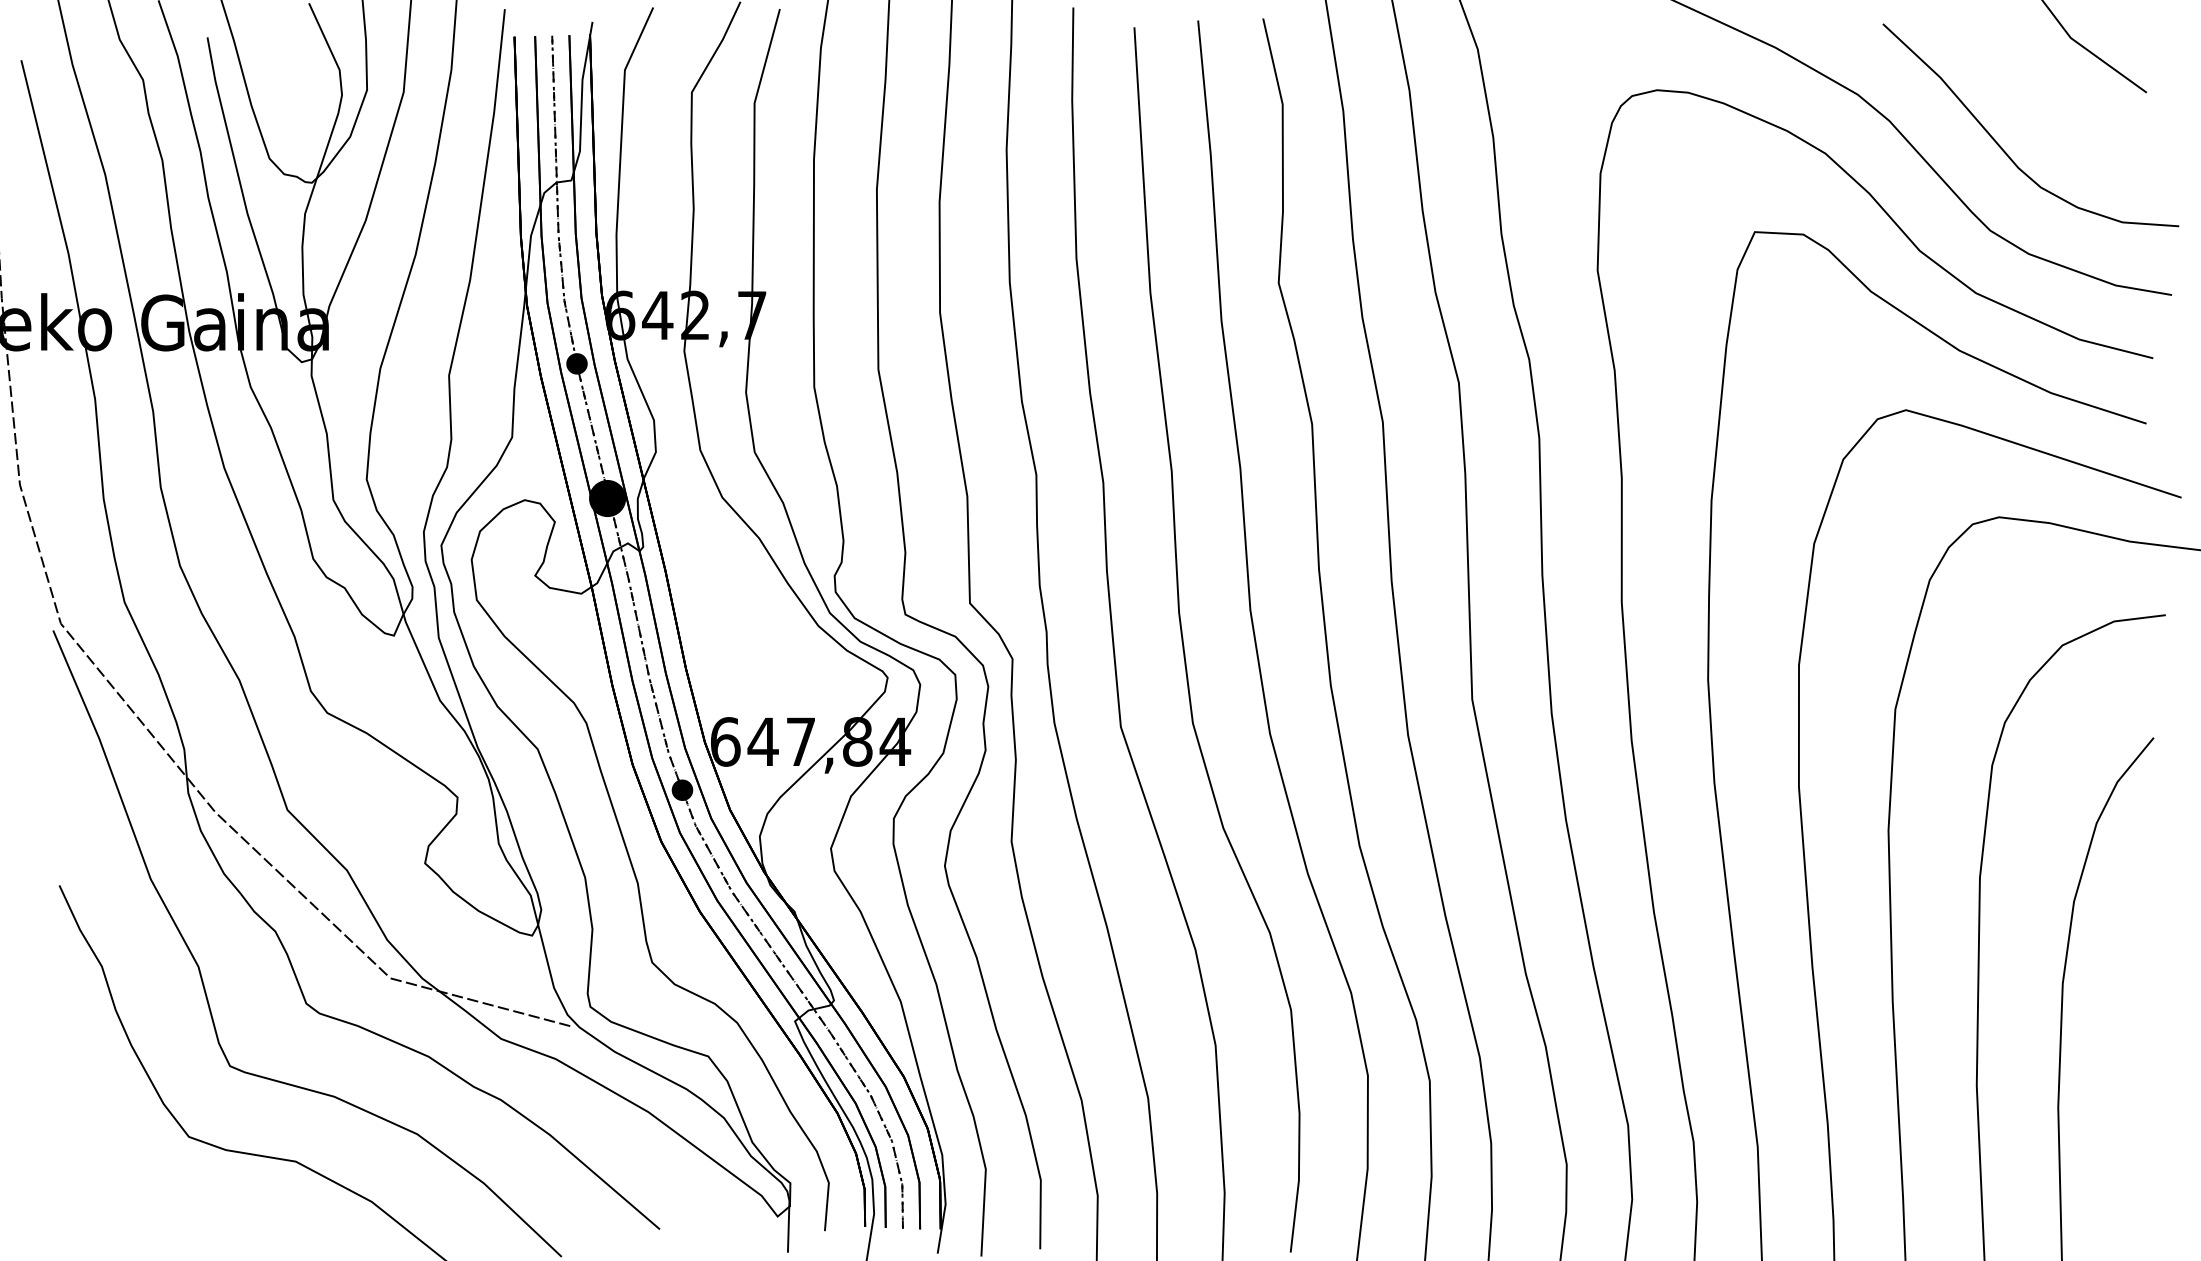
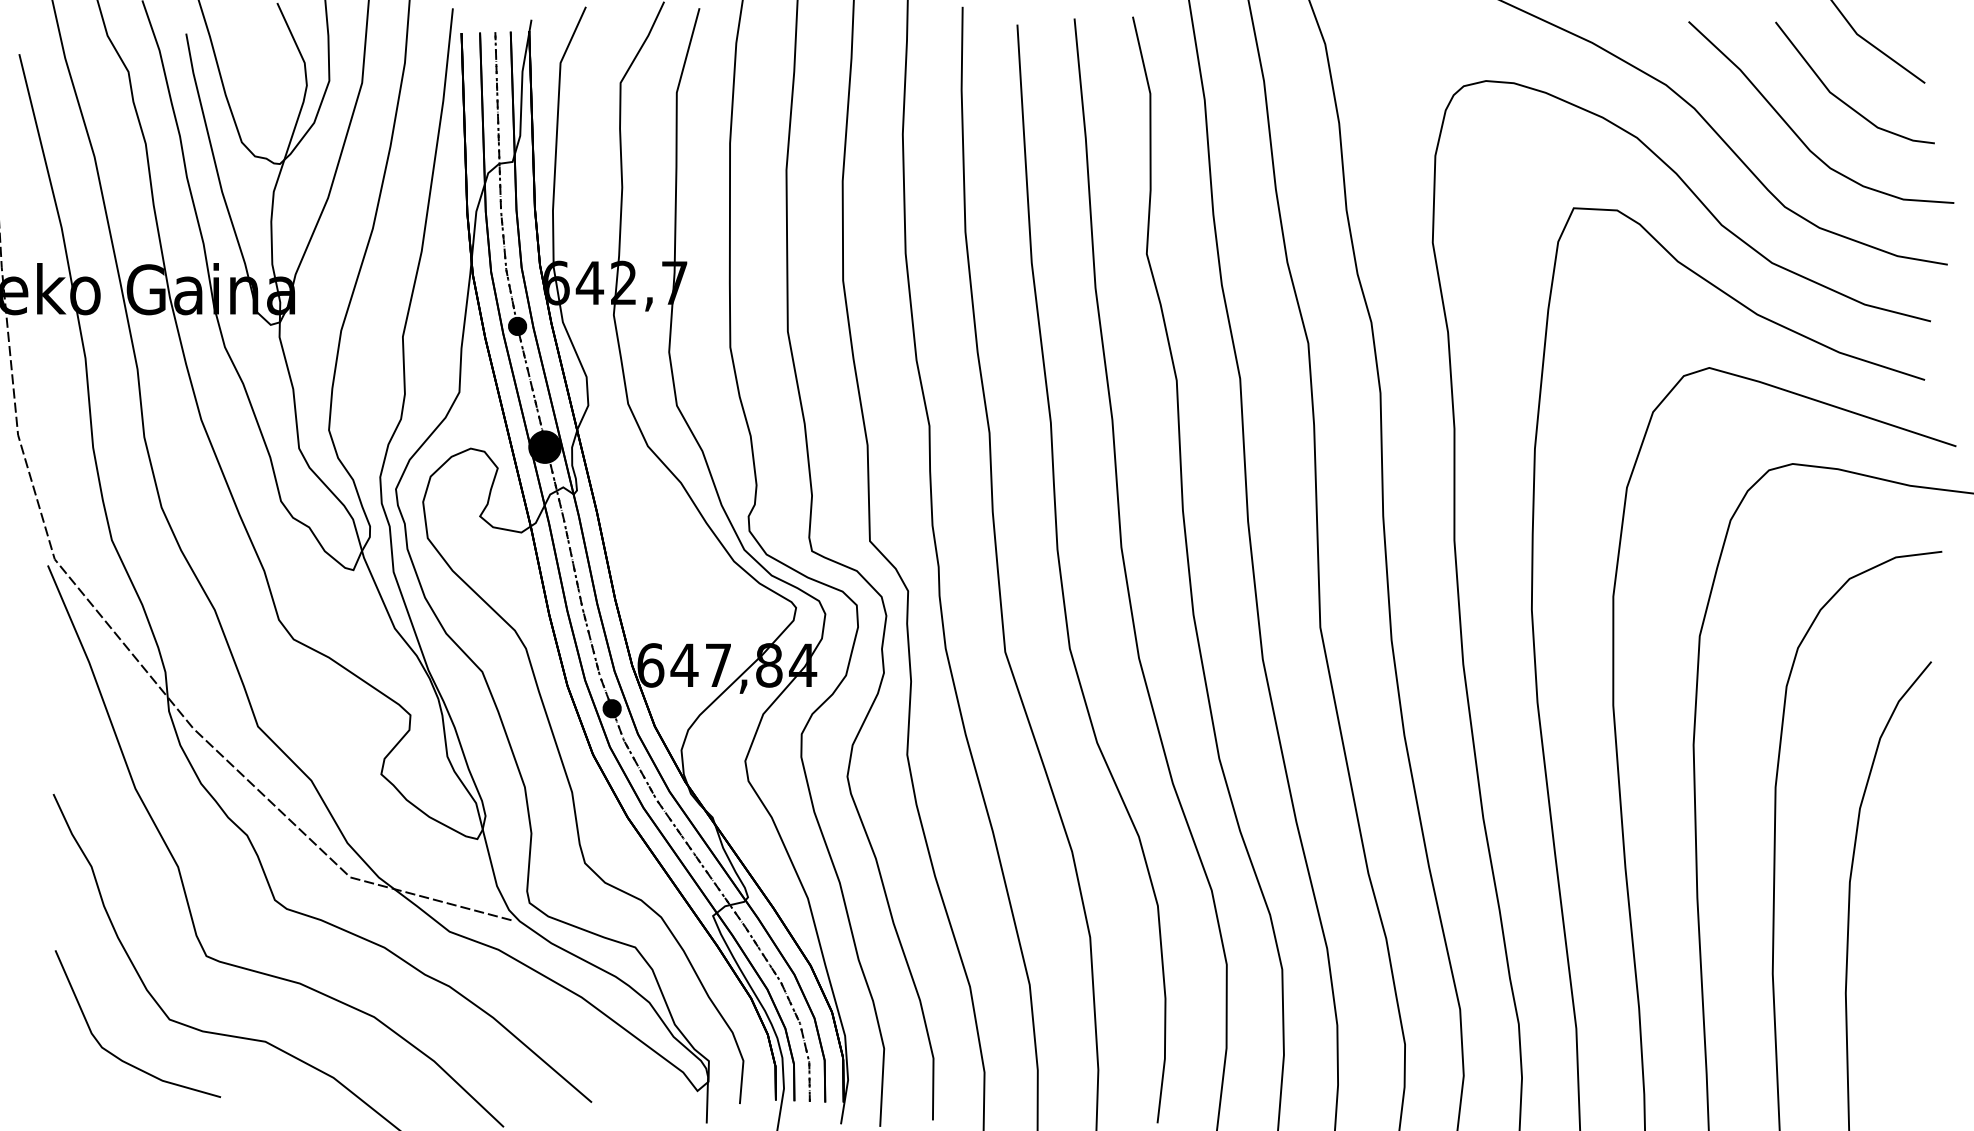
line: (2054, 111) -> (1842, 100), added
curve: (128, 1176) -> (115, 1055), added

